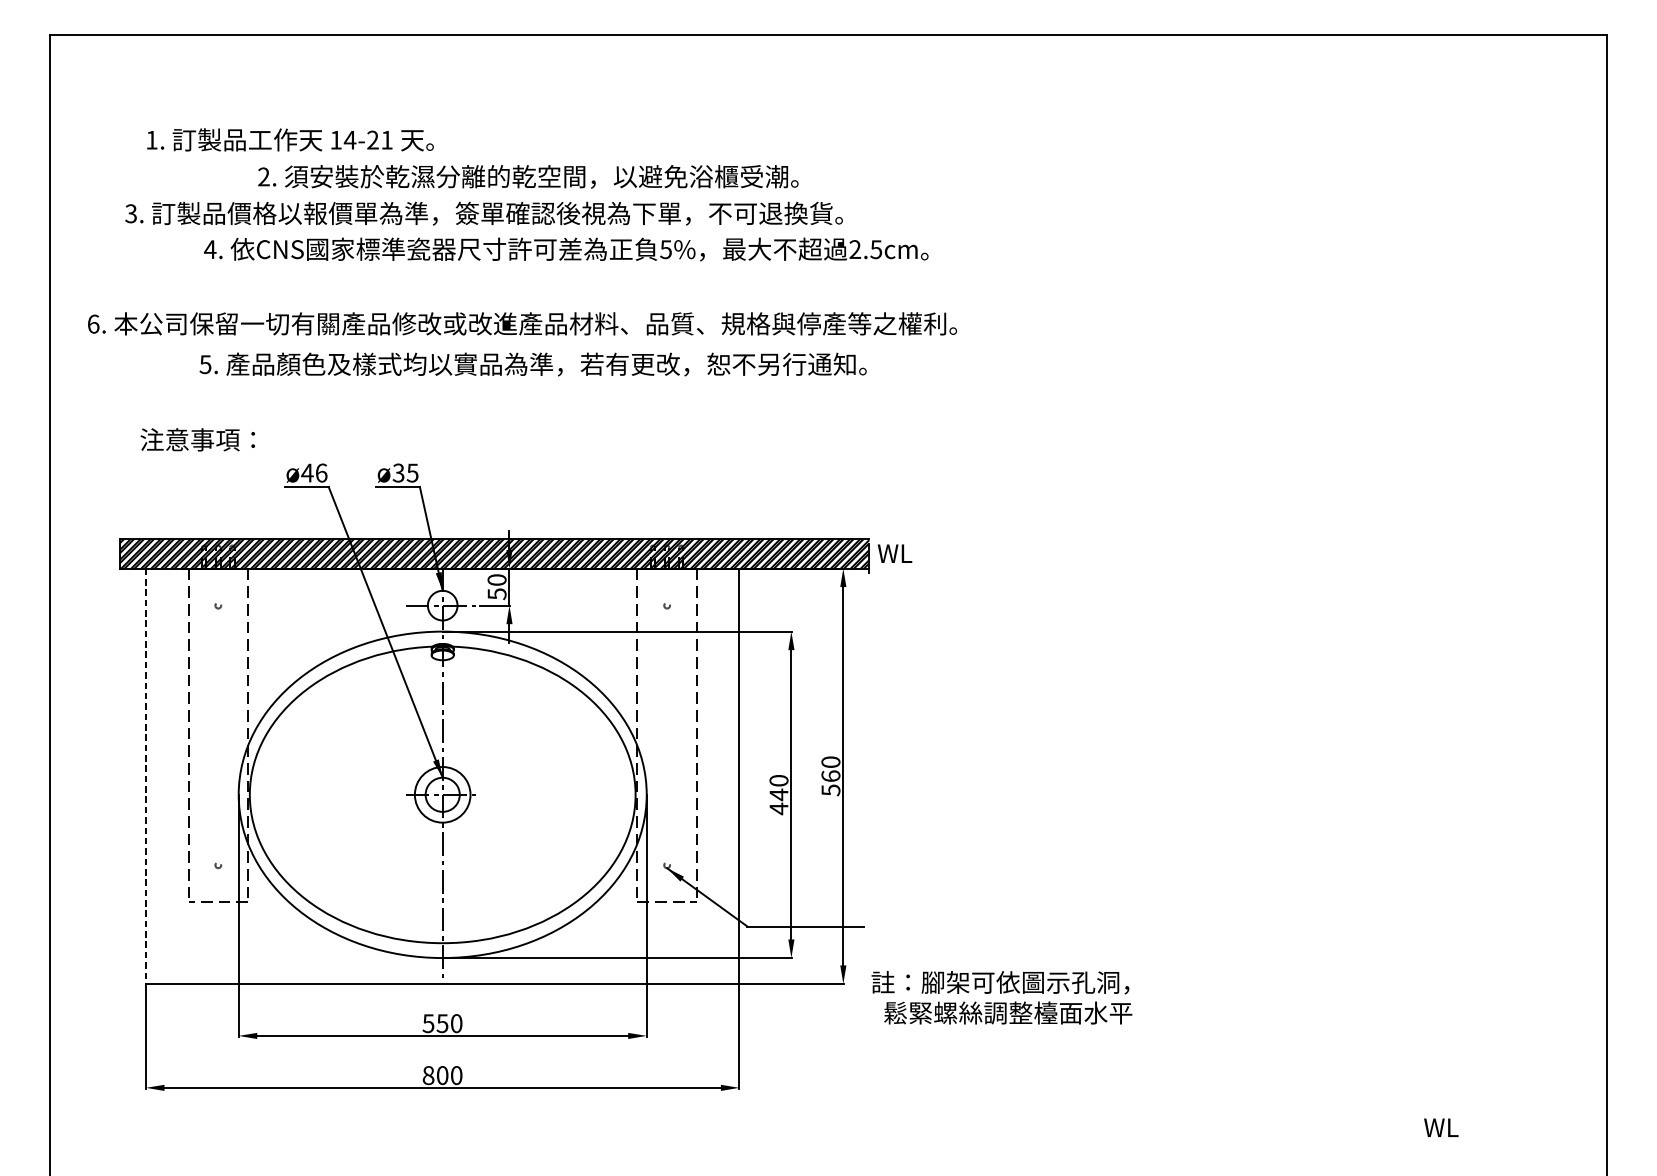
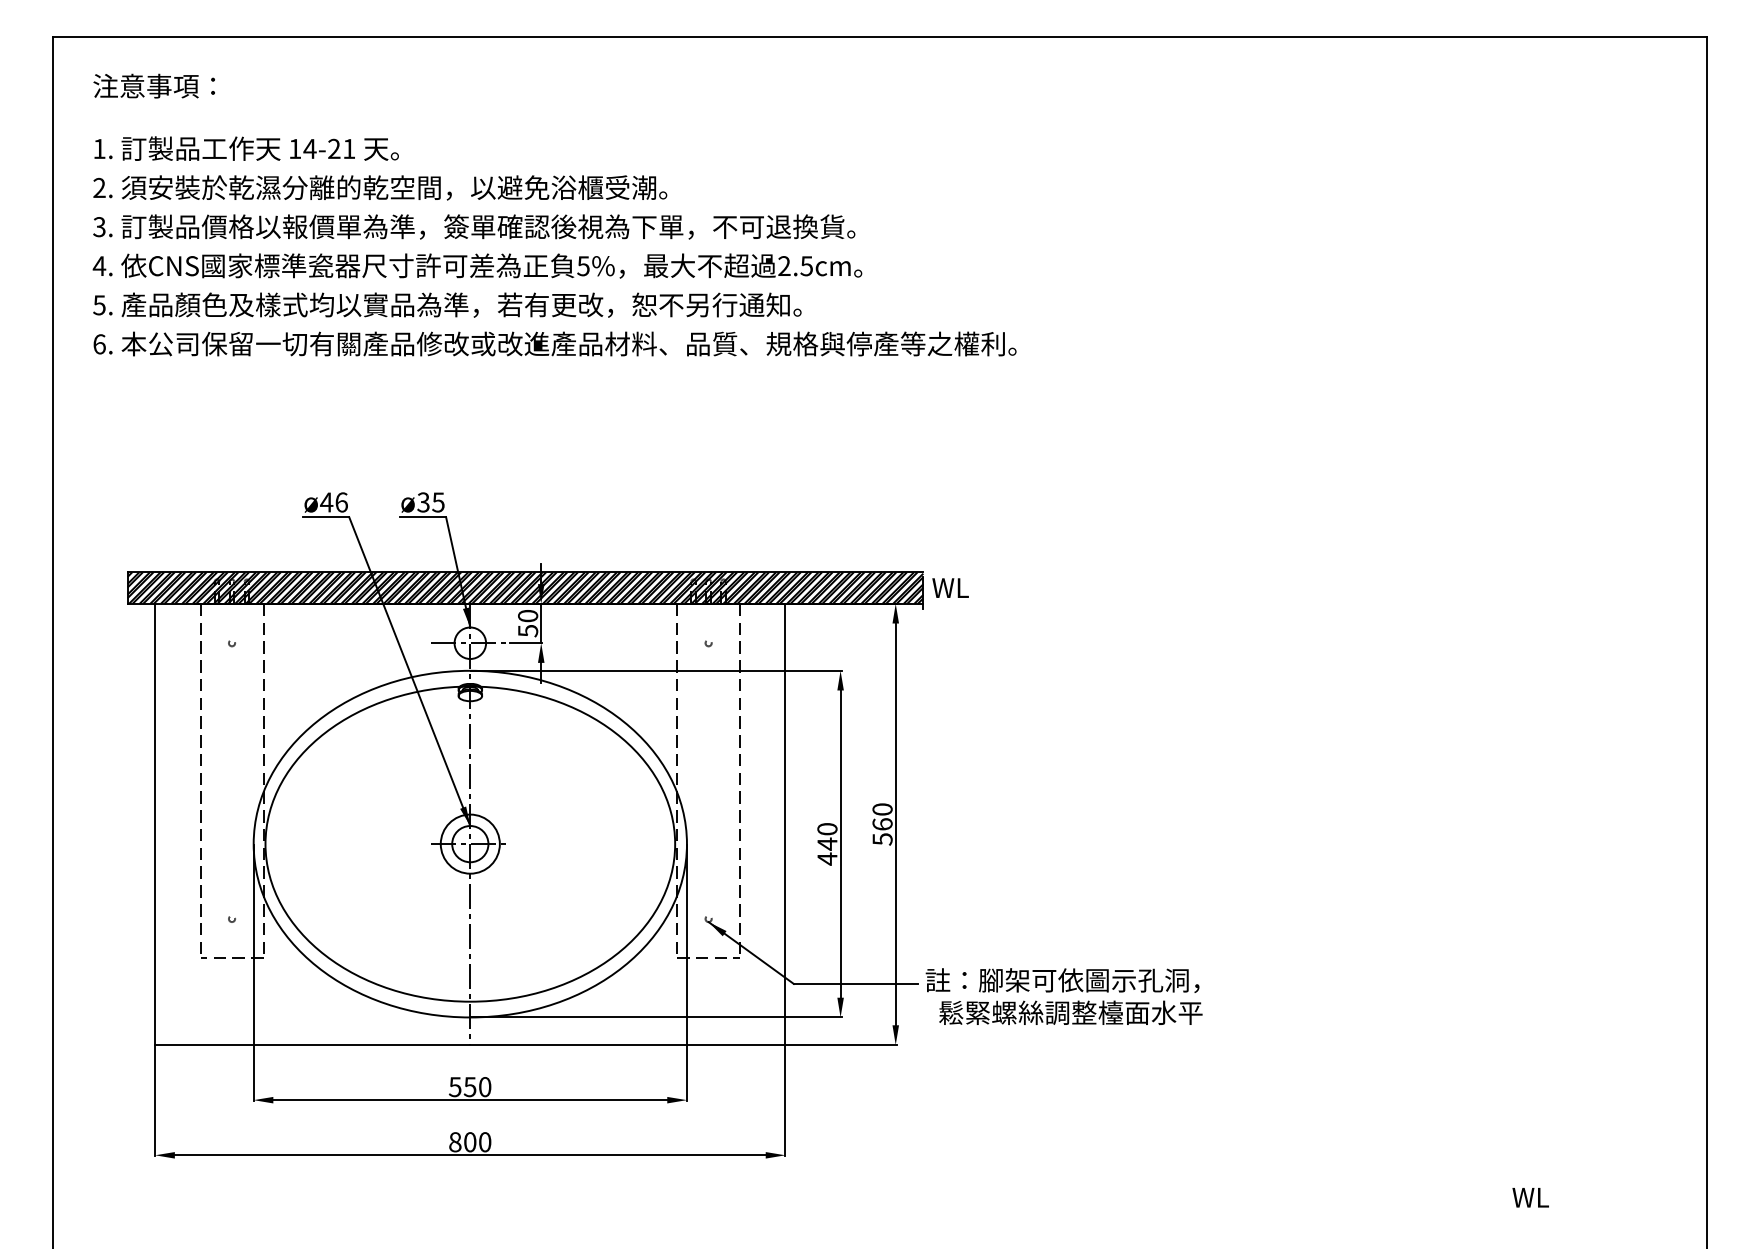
text: (290, 139) -> (246, 148), moved
text: (528, 176) -> (380, 187), moved
text: (484, 213) -> (474, 226), moved
text: (566, 248) -> (477, 265), moved
text: (533, 363) -> (447, 304), moved
text: (197, 439) -> (153, 85), moved
line: (146, 776) -> (155, 824), dashed -> solid
text: (1001, 997) -> (1063, 996), moved

